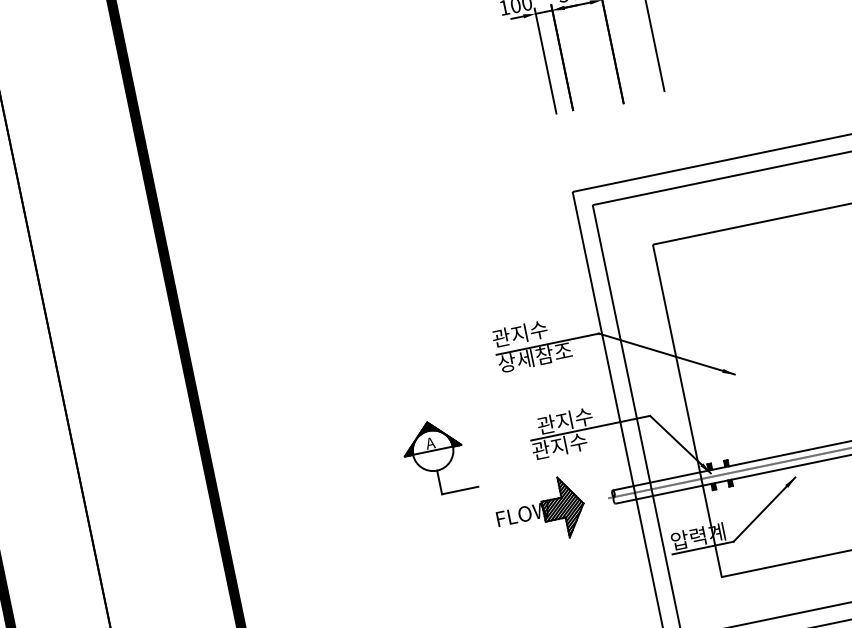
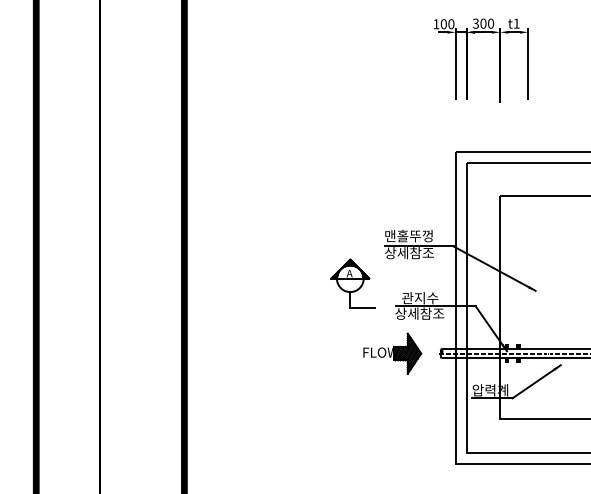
text: (528, 331) -> (408, 235), 관지수 -> 맨홀뚜껑
text: (568, 444) -> (419, 313), 관지수 -> 상세참조
part: (437, 457) -> (352, 283), moved

